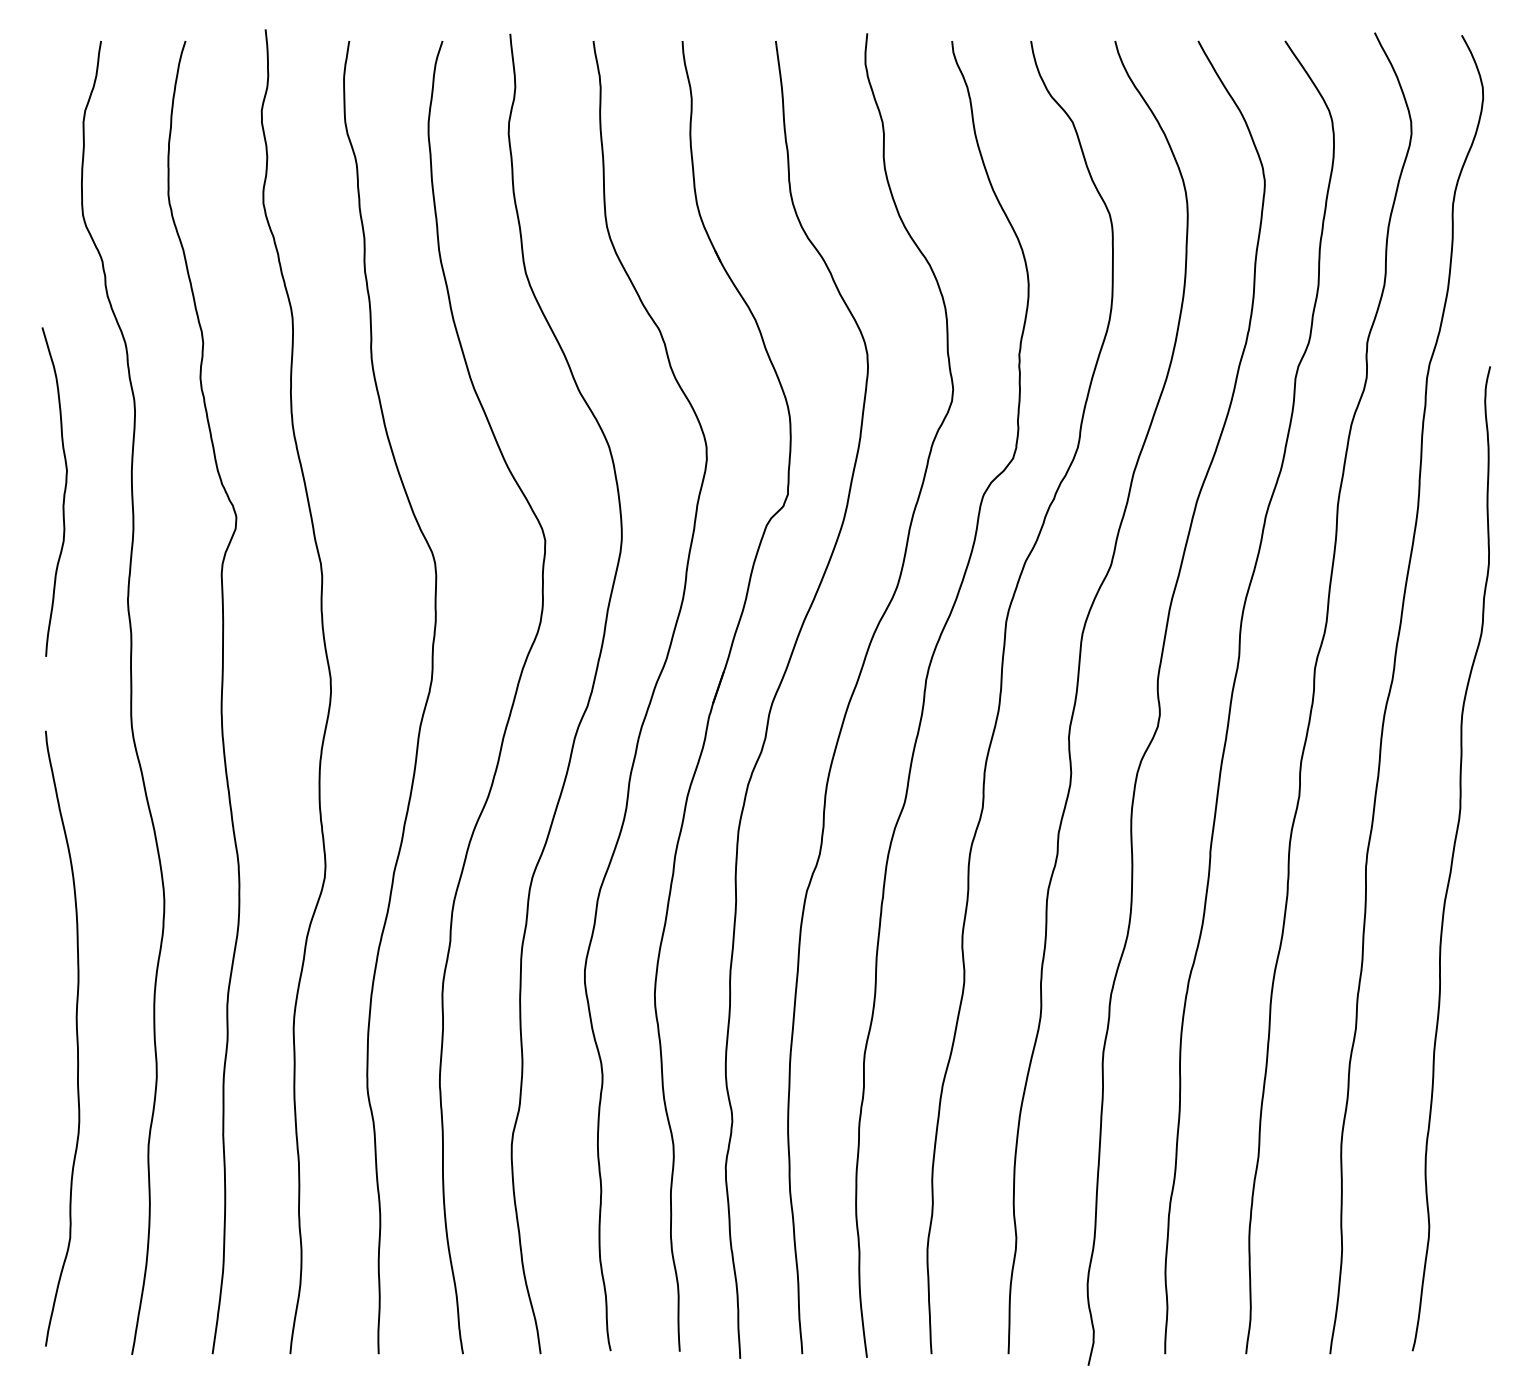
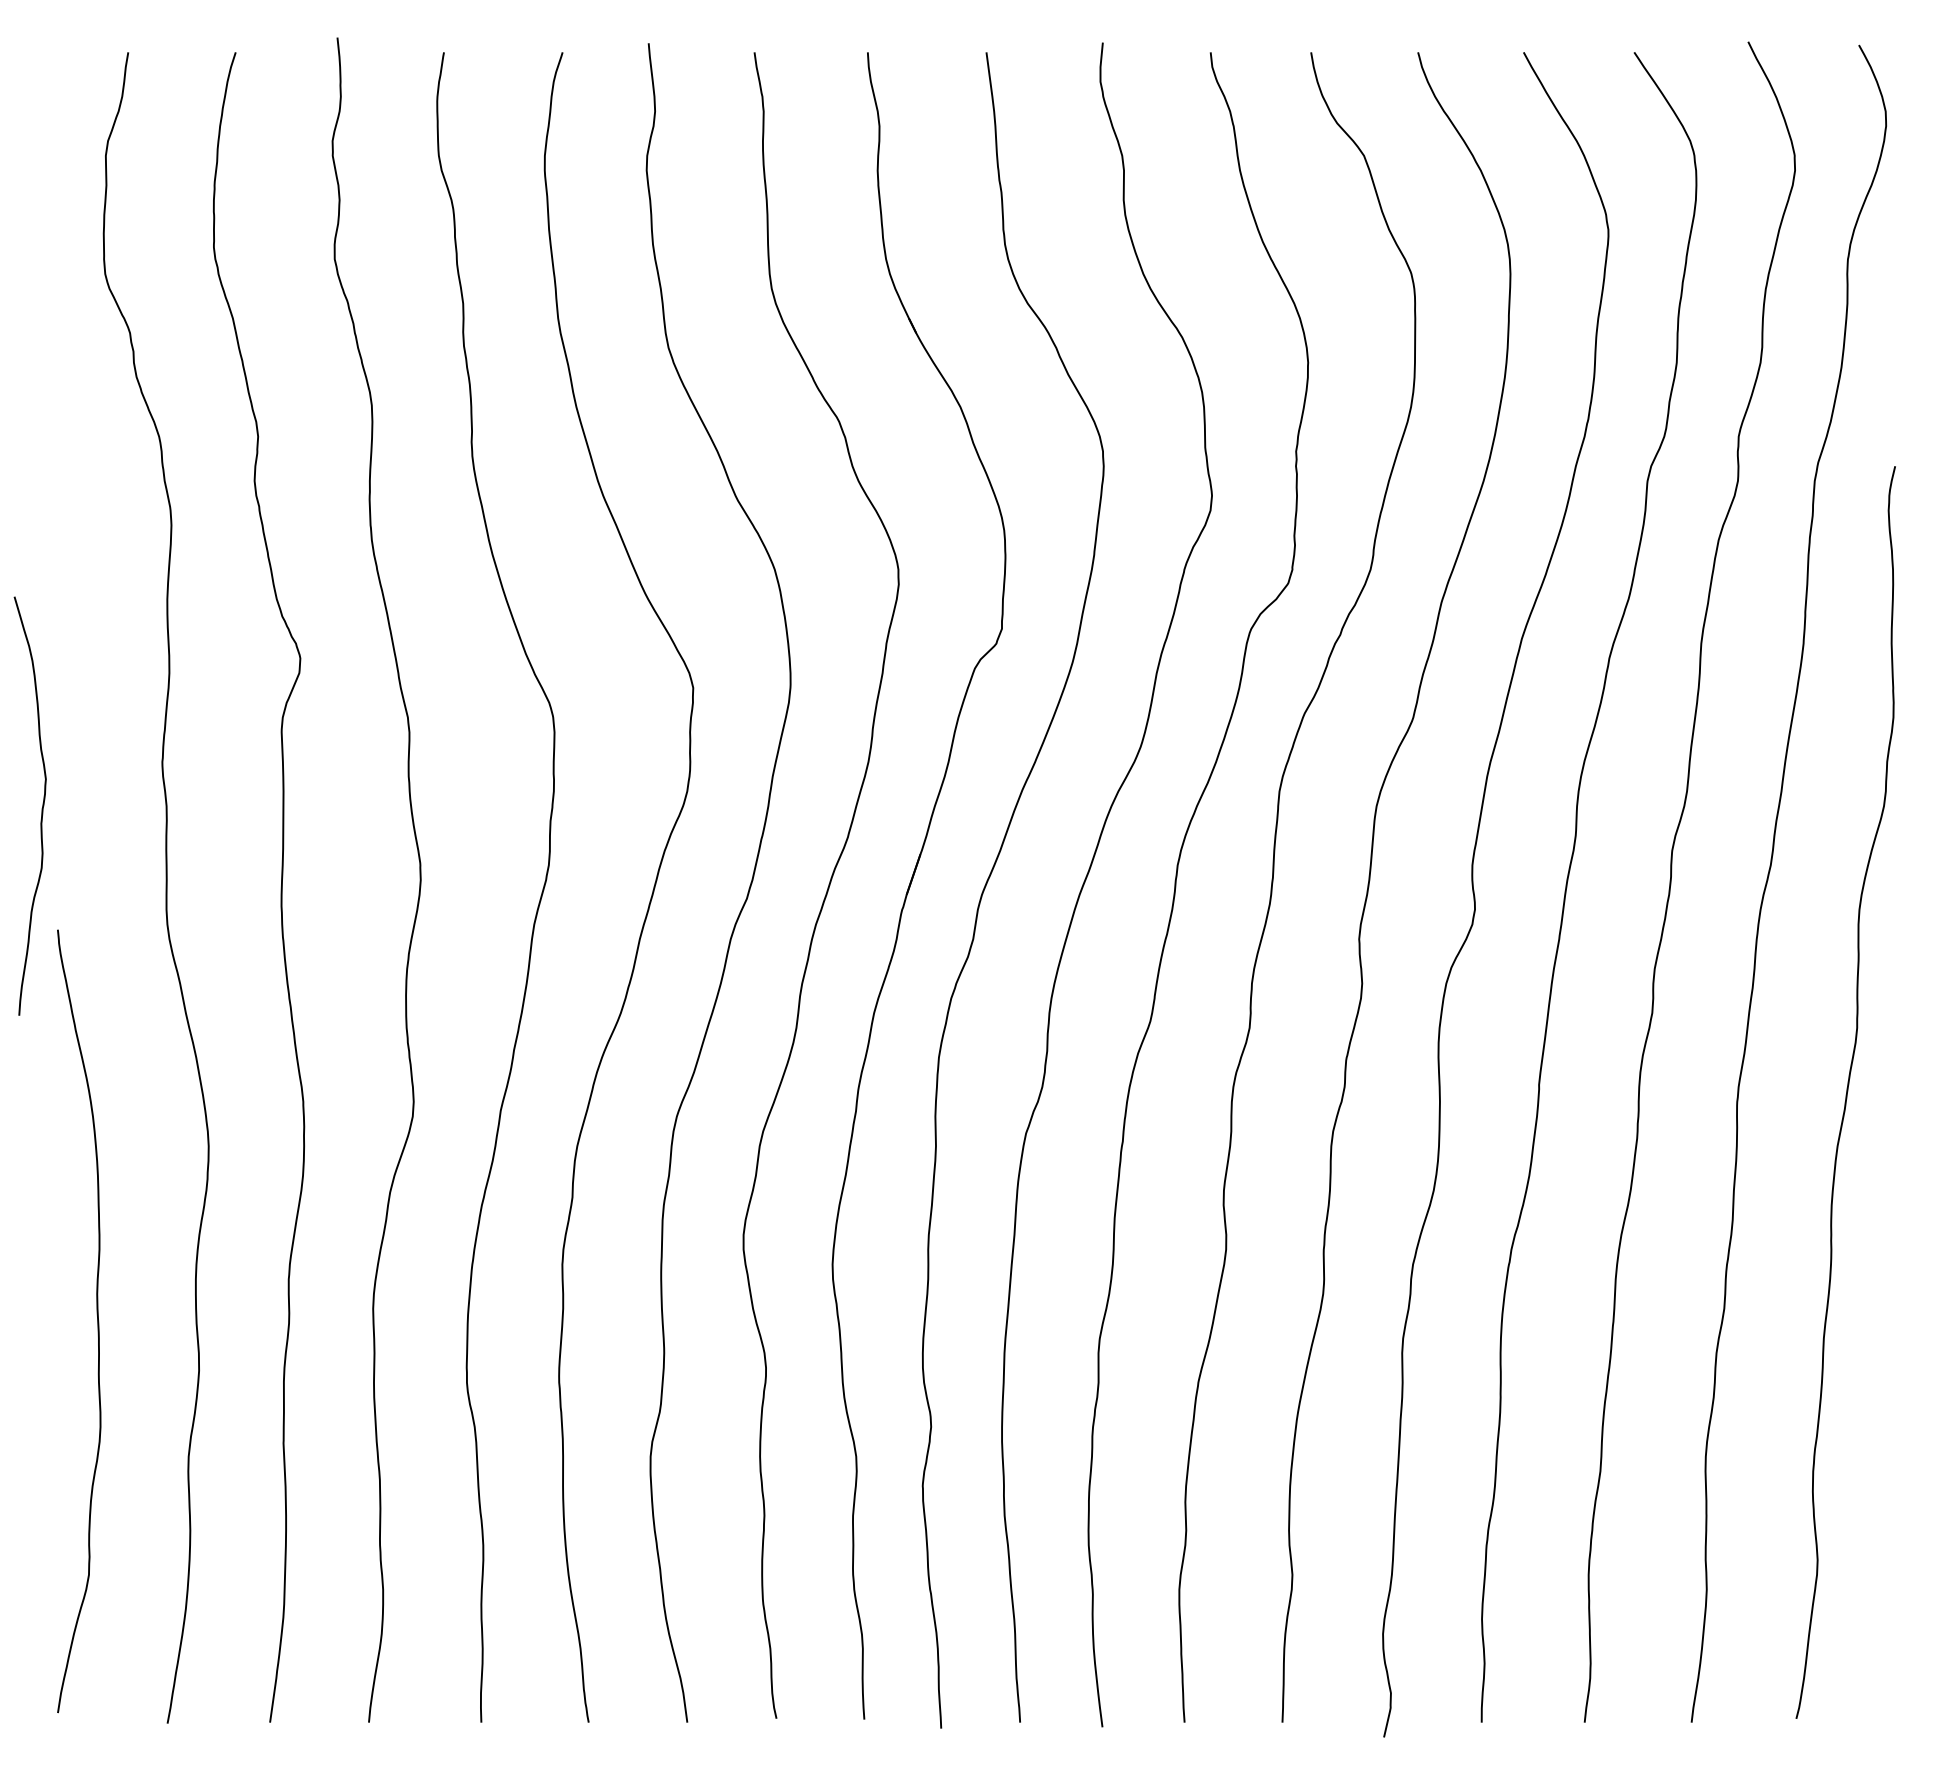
curve: (63, 493) -> (41, 808), moved

